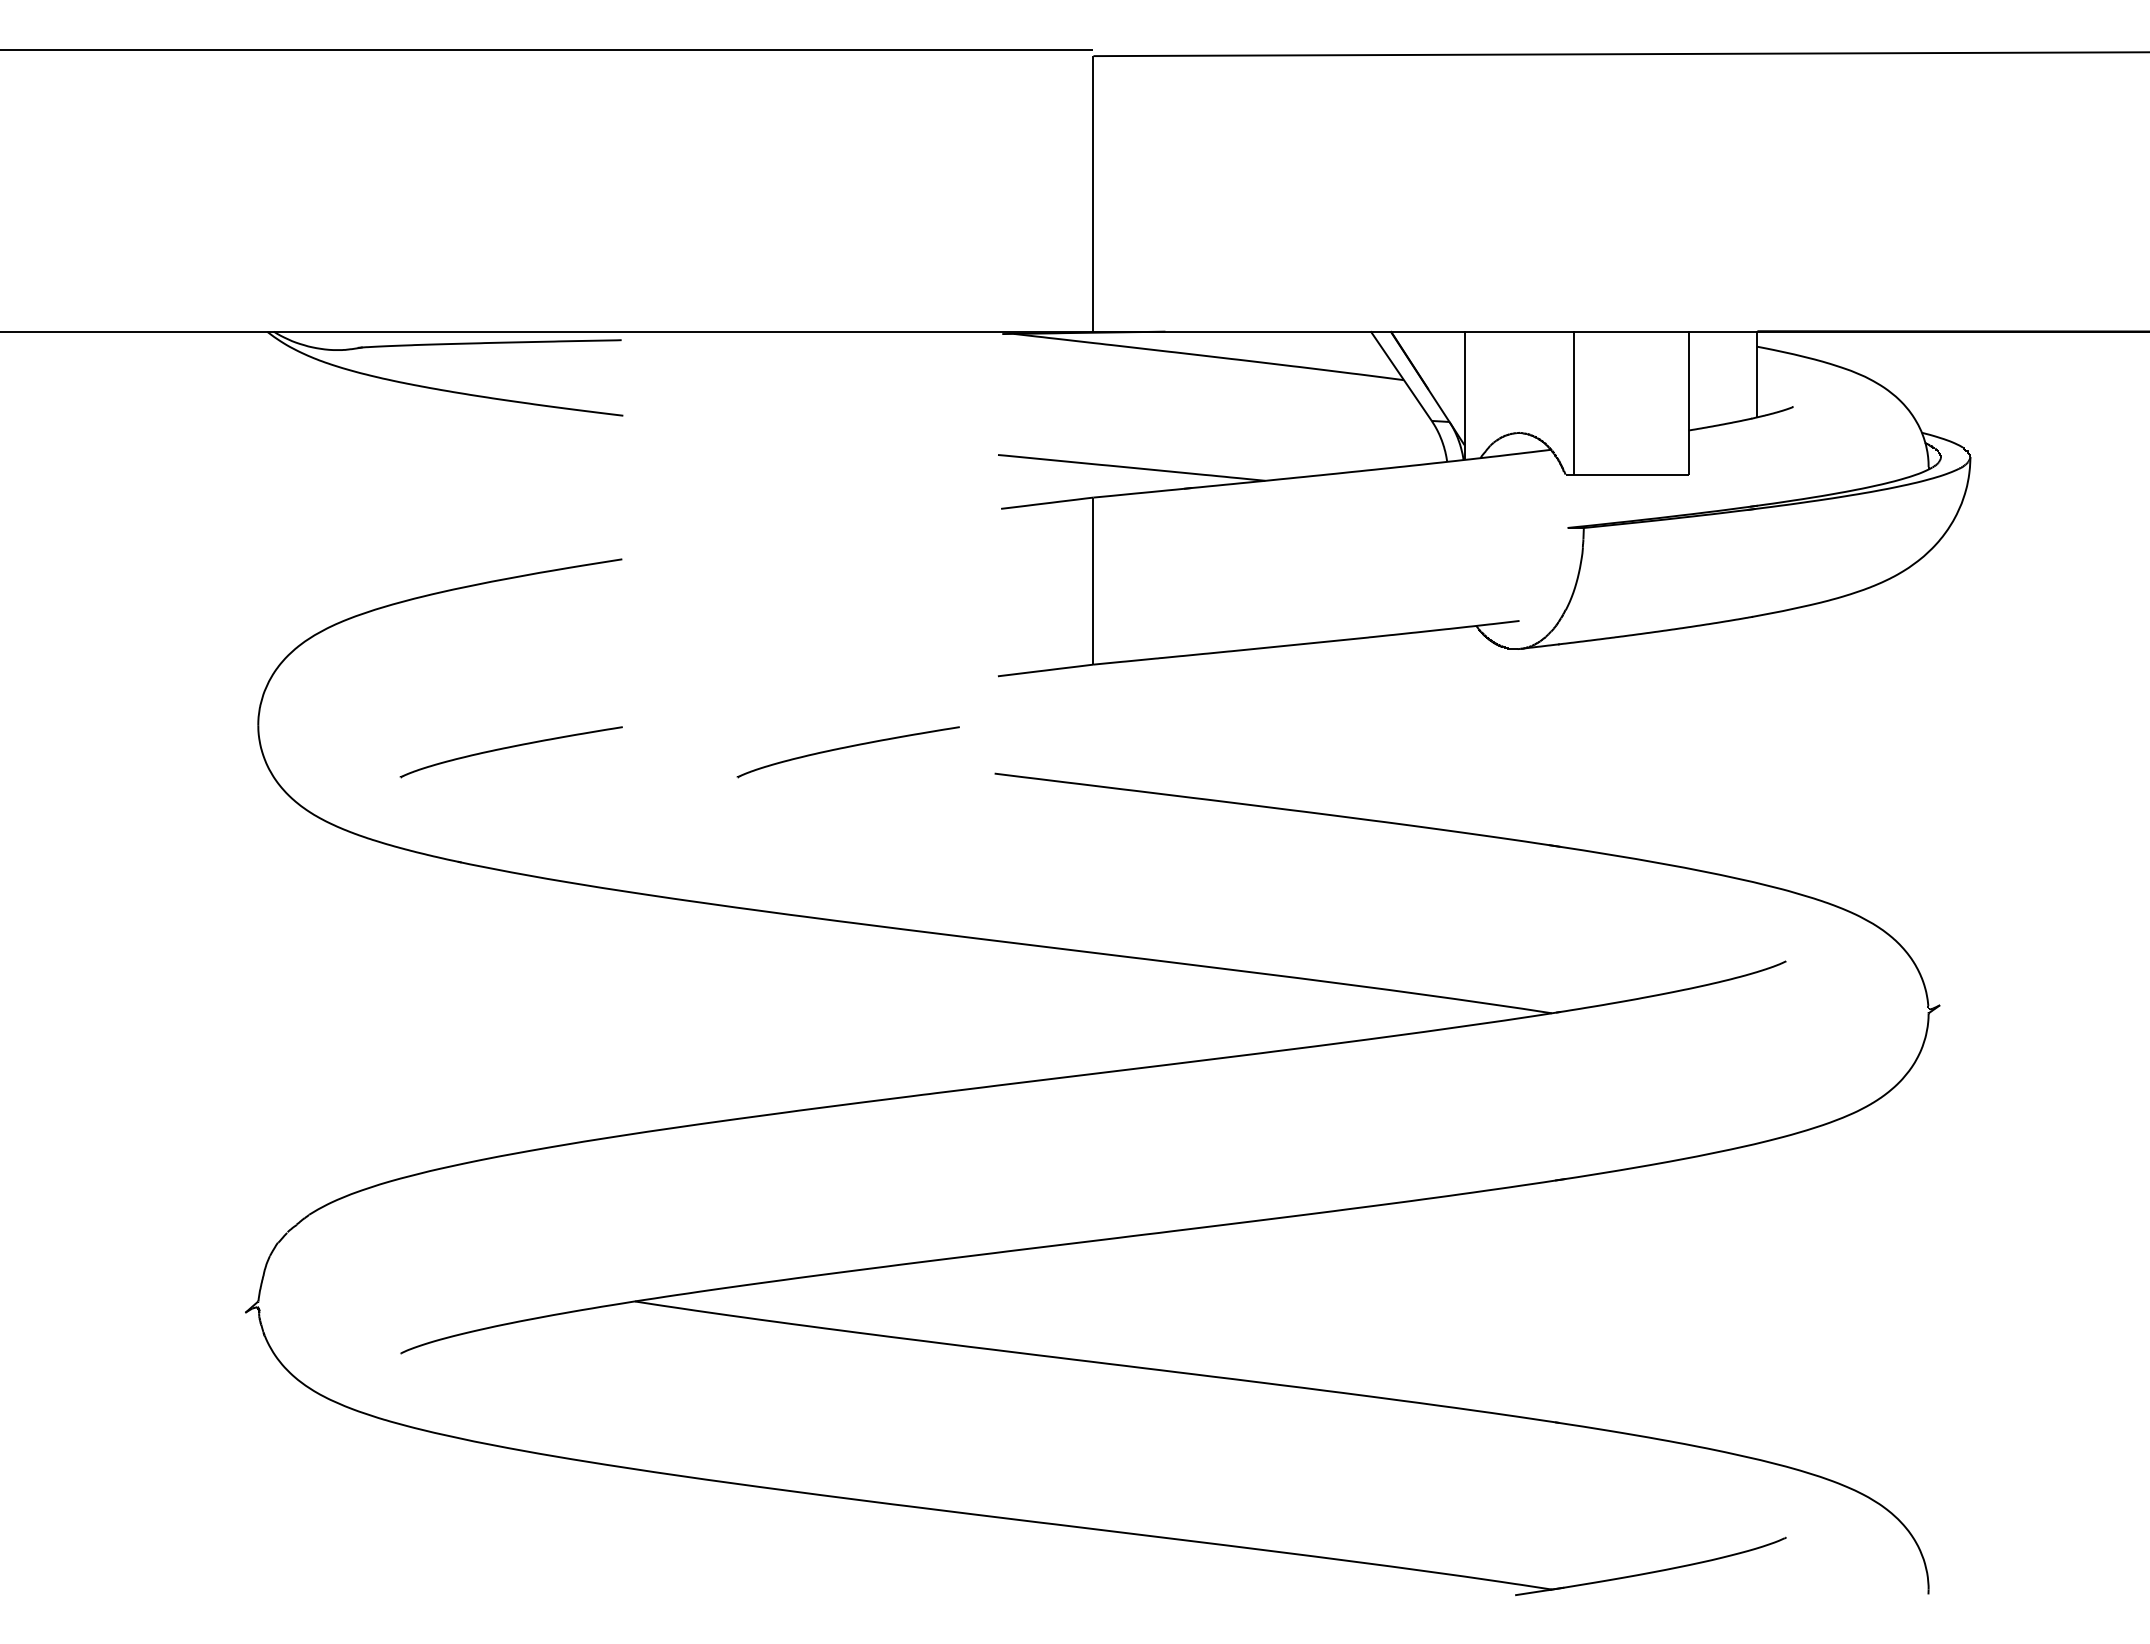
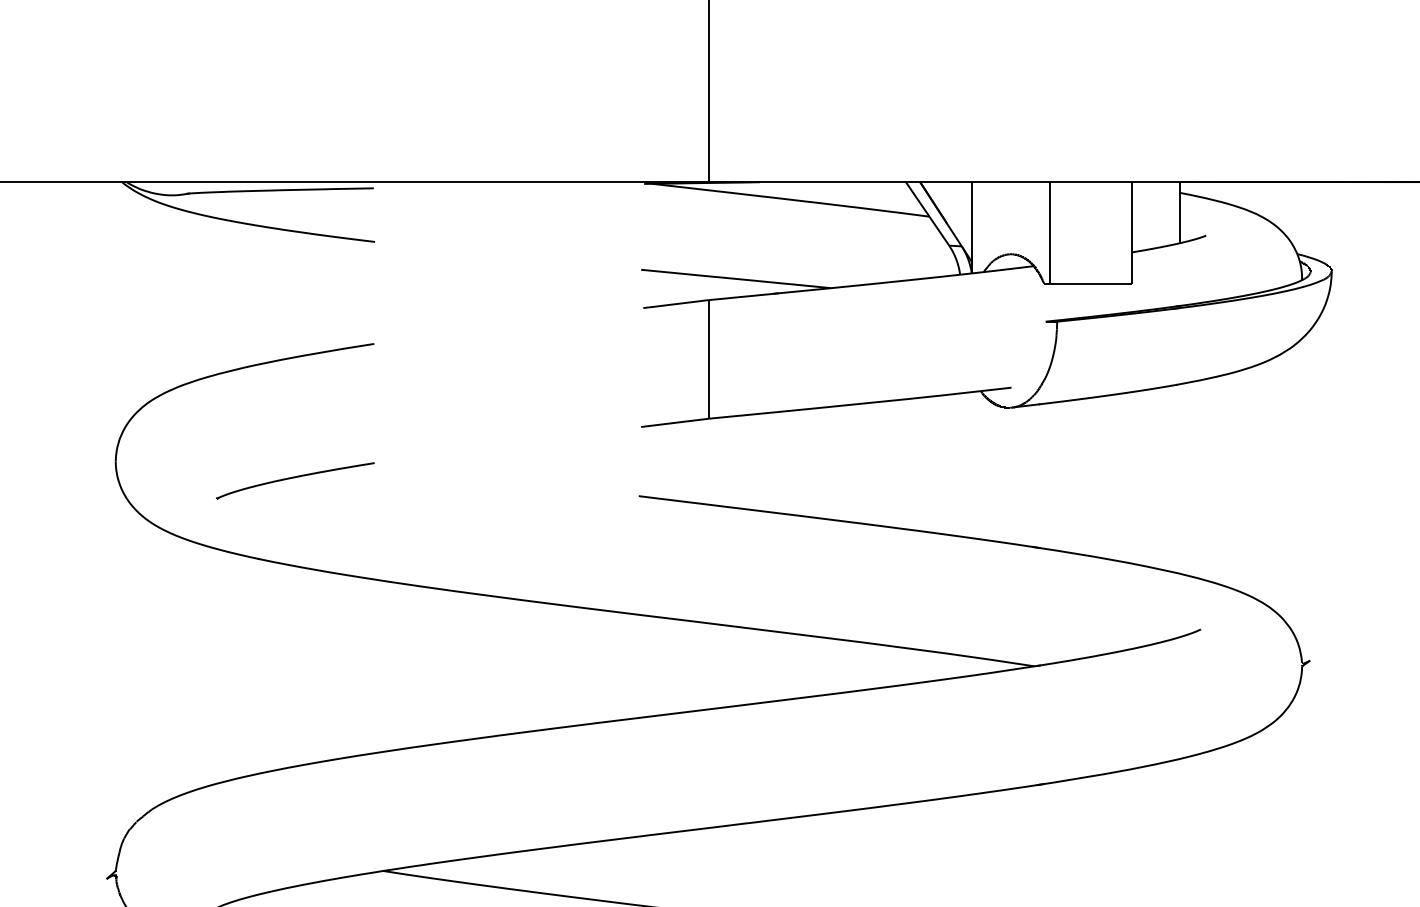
part: (847, 752) -> (534, 481), removed

